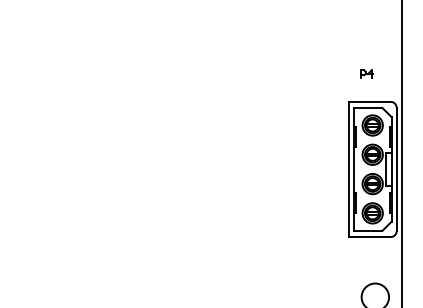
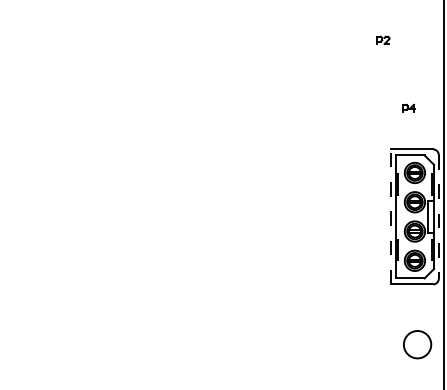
part: (366, 73) -> (408, 107), moved
line: (349, 169) -> (391, 216), solid -> dashed
line: (396, 169) -> (438, 216), solid -> dashed

